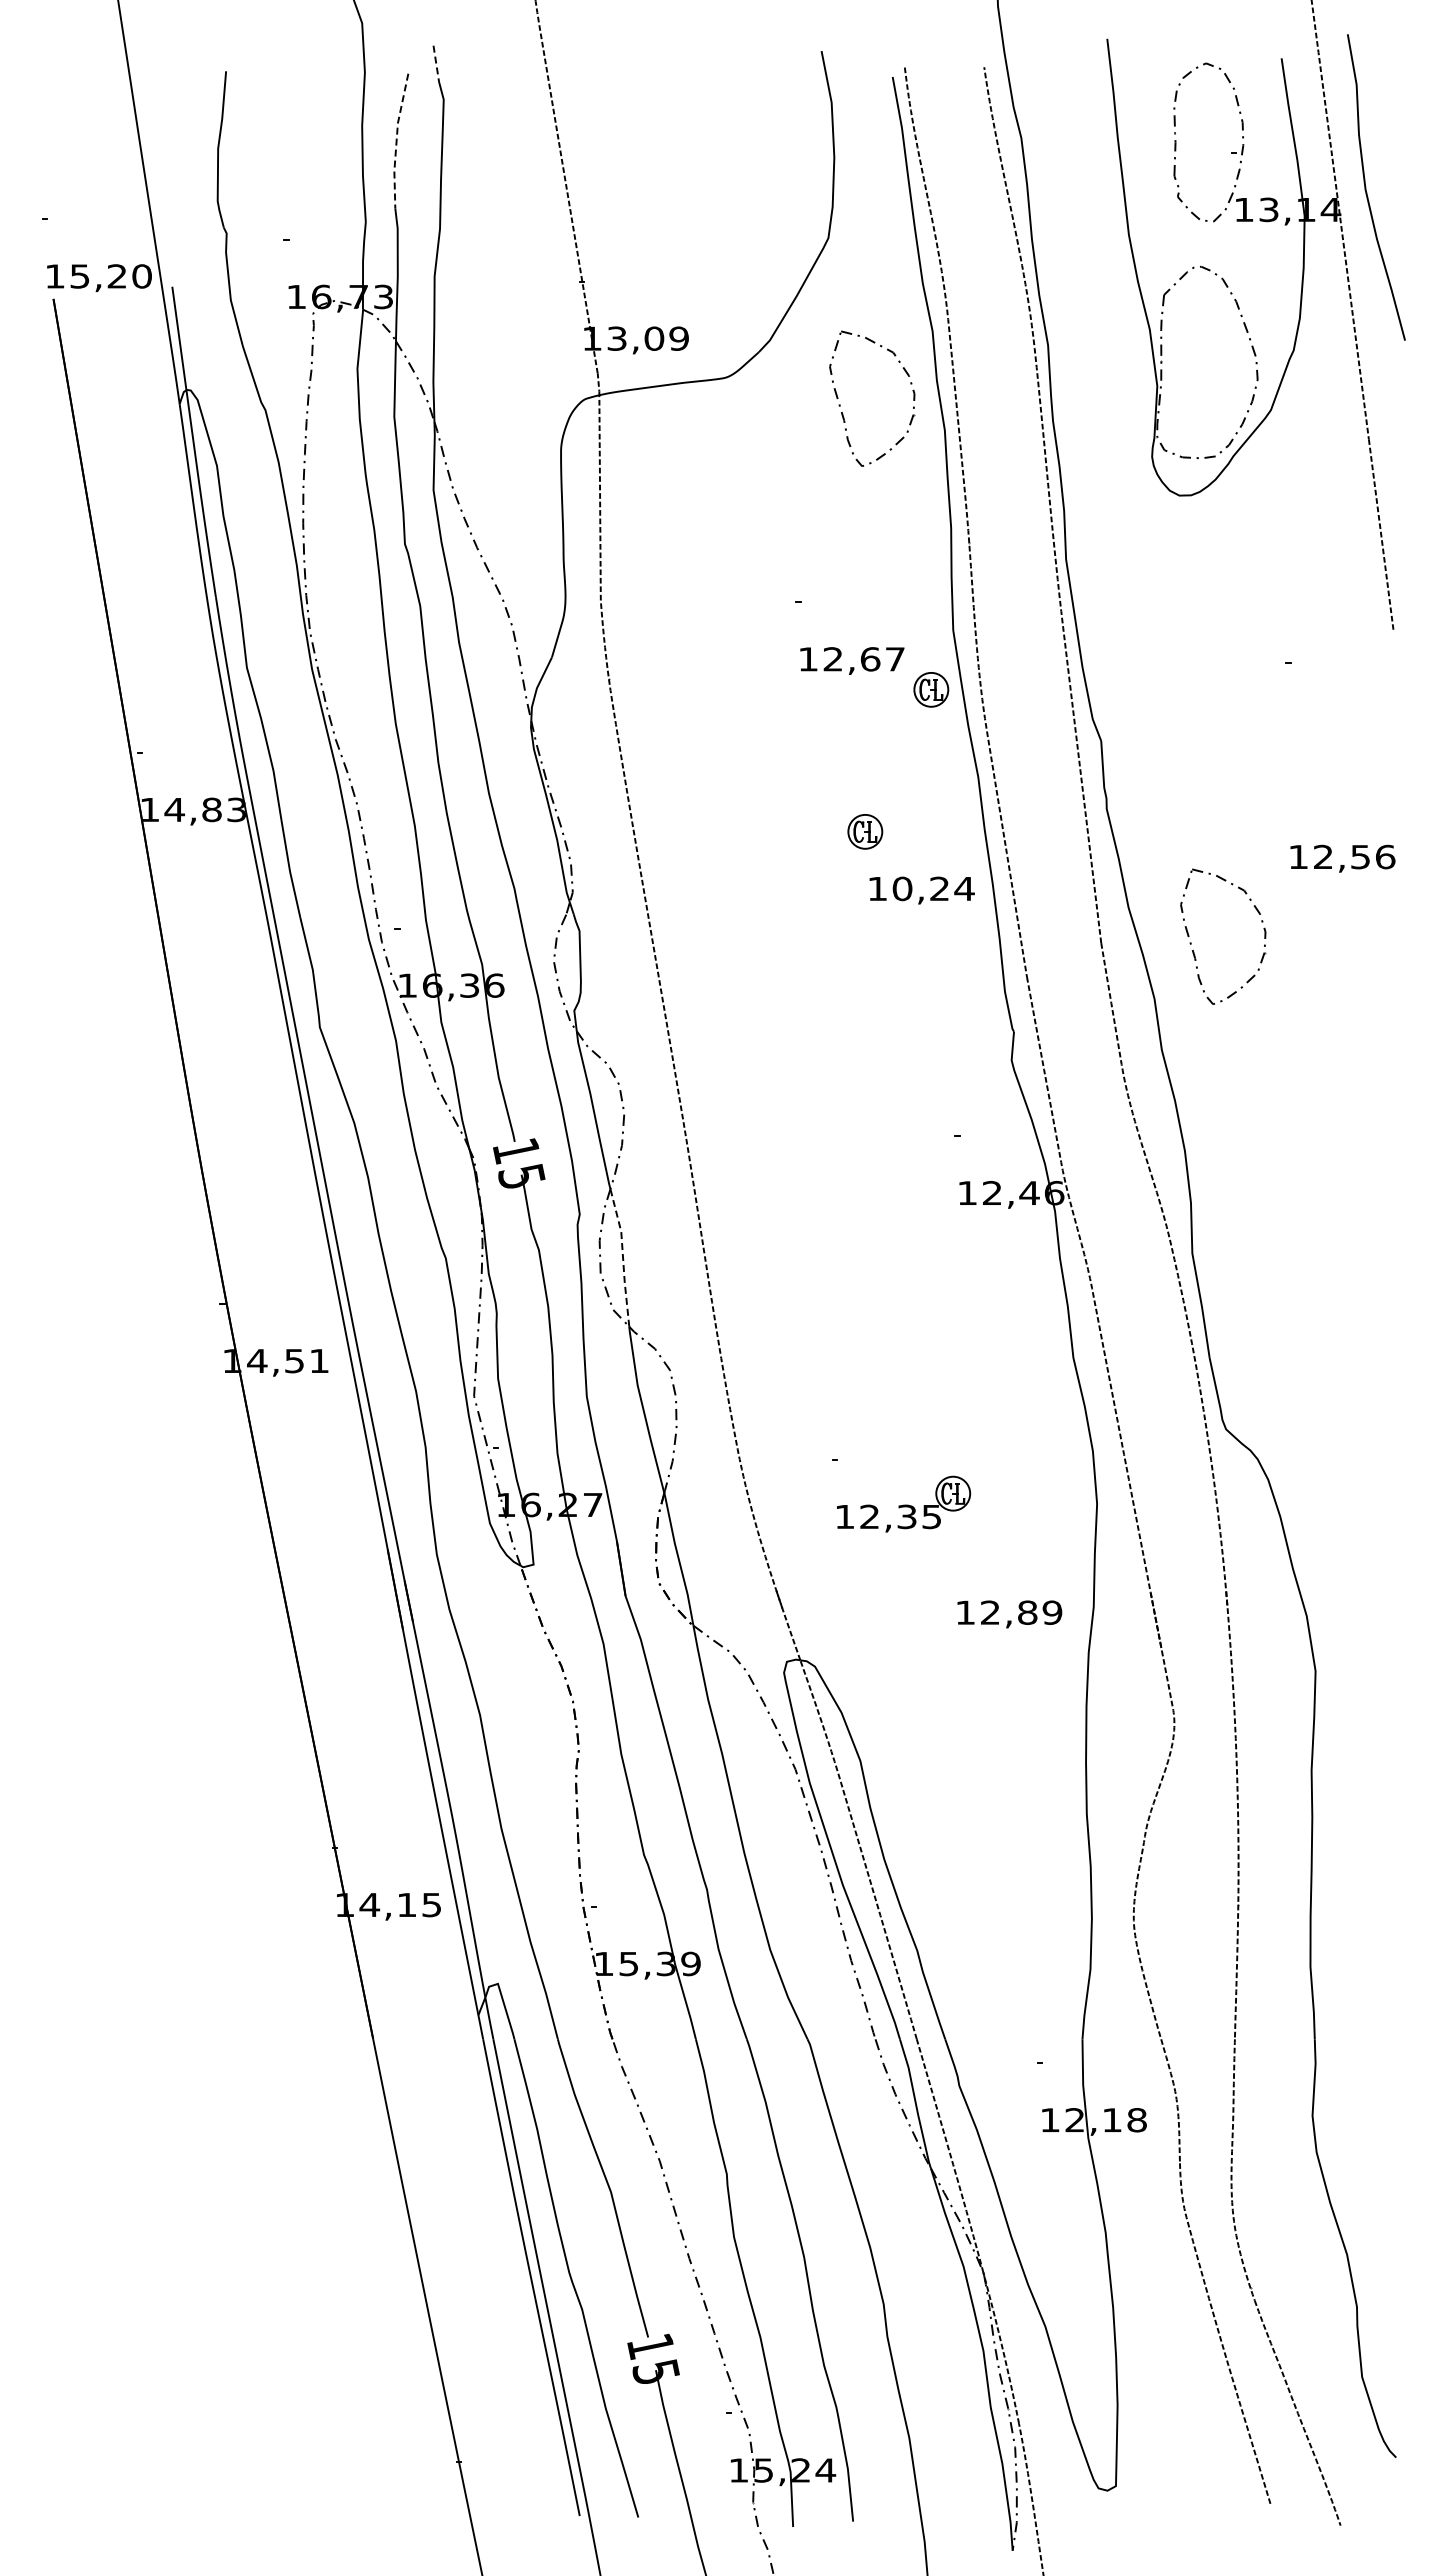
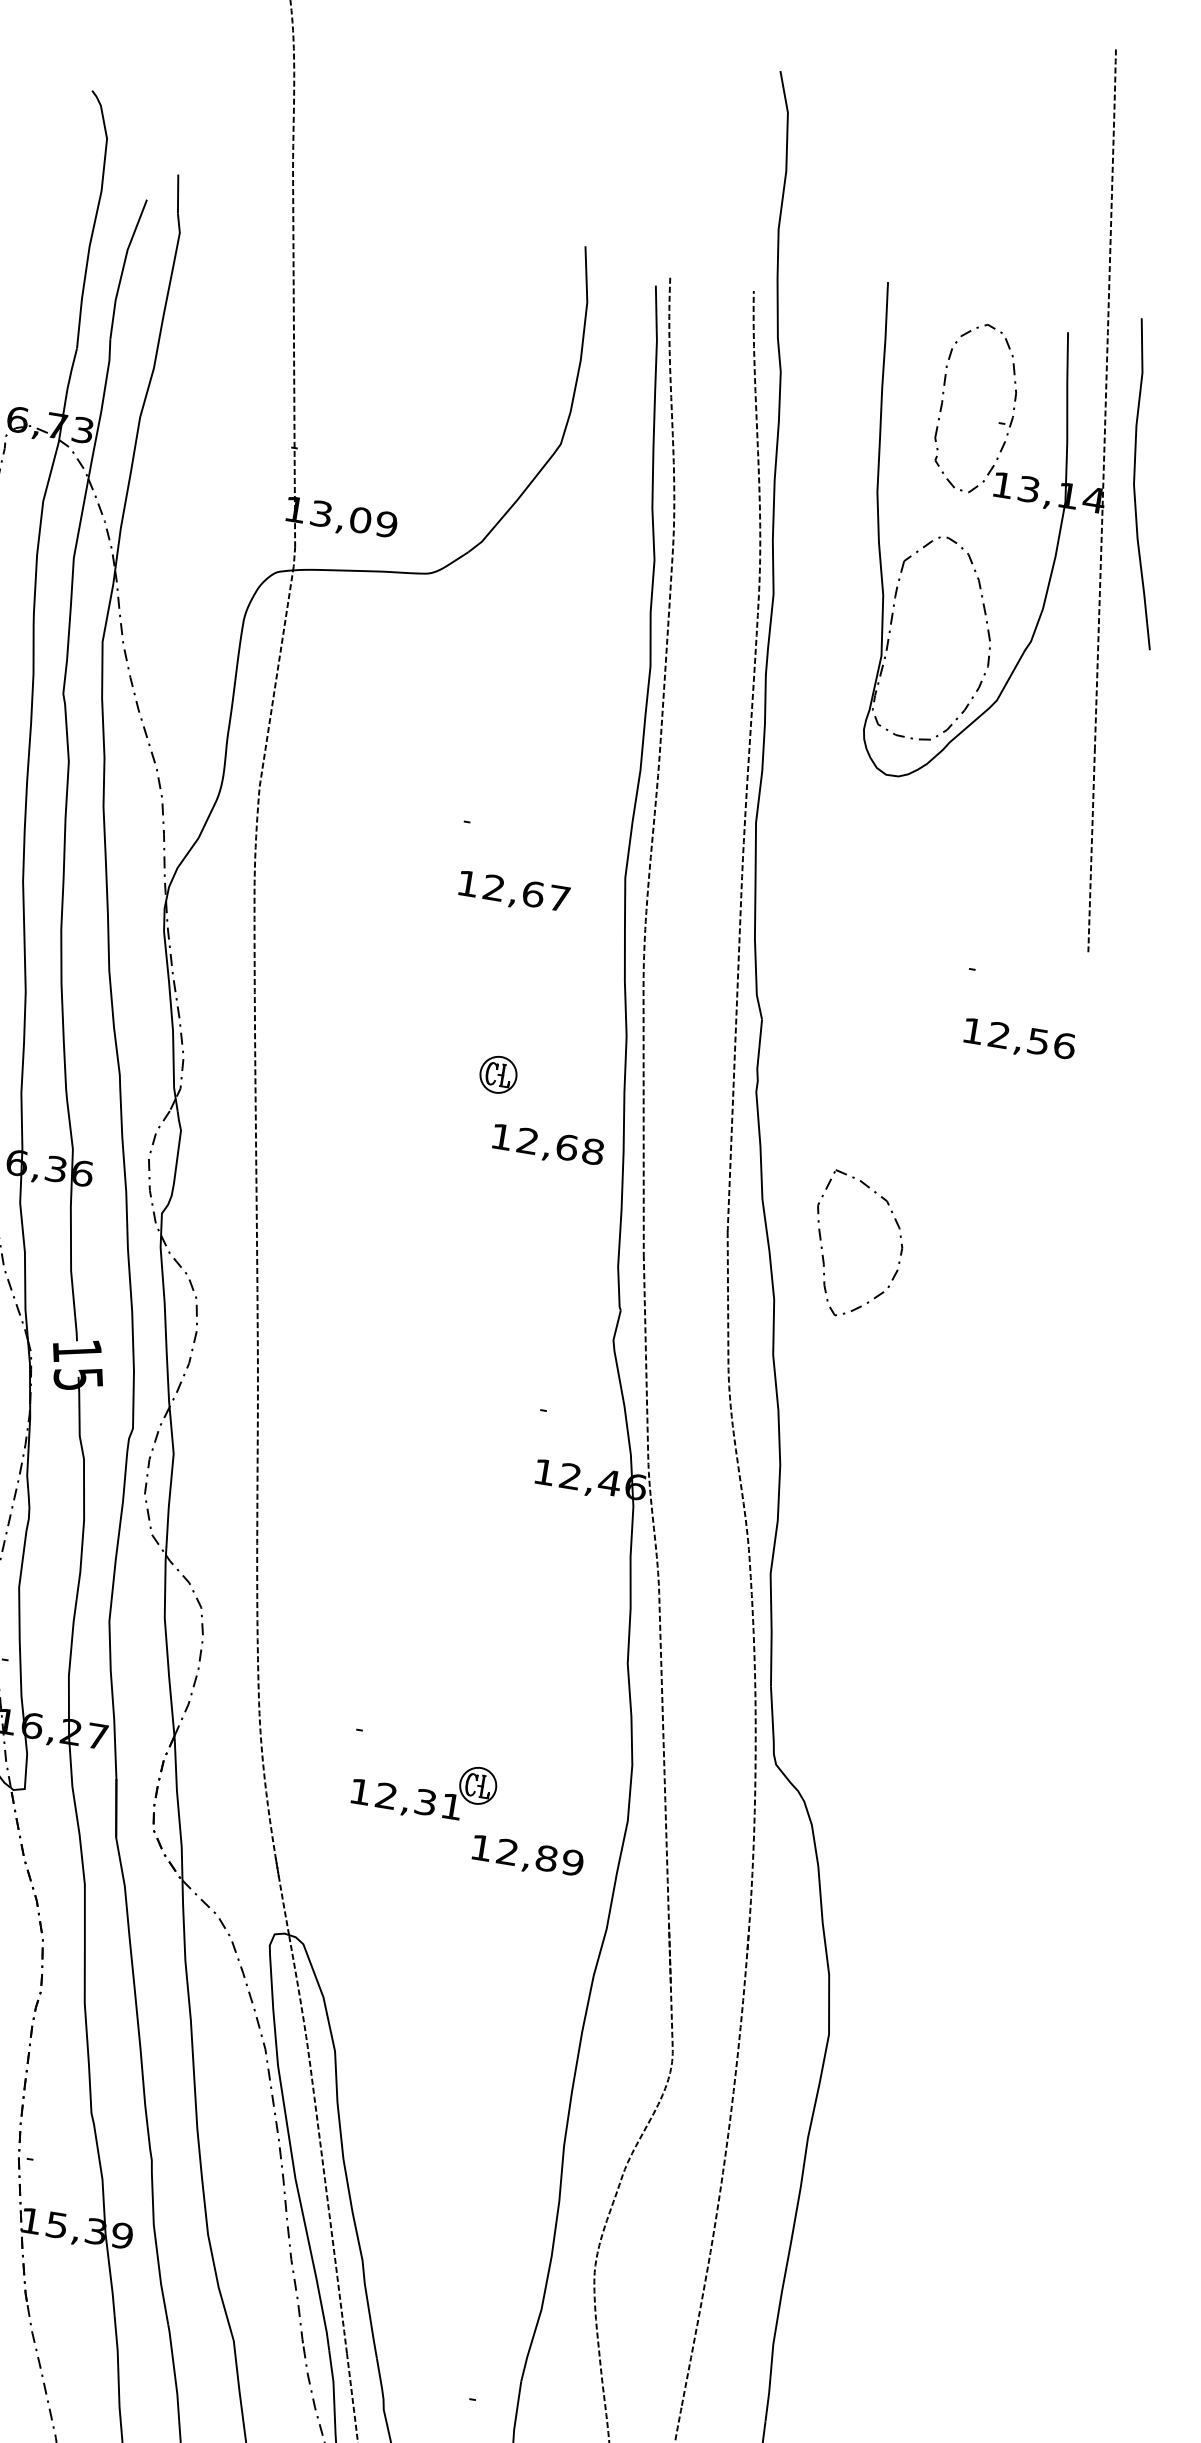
line: (436, 64) -> (178, 194), dashed -> solid
line: (396, 140) -> (123, 267), dashed -> solid
part: (840, 404) -> (545, 621), removed
part: (931, 689) -> (592, 936), removed
text: (1342, 858) -> (1019, 1040), moved
text: (933, 888) -> (560, 1146), 10,24 -> 12,68
line: (623, 1257) -> (171, 1481), dashed -> solid
text: (931, 1517) -> (451, 1807), 12,35 -> 12,31
text: (1009, 1614) -> (527, 1857), moved

